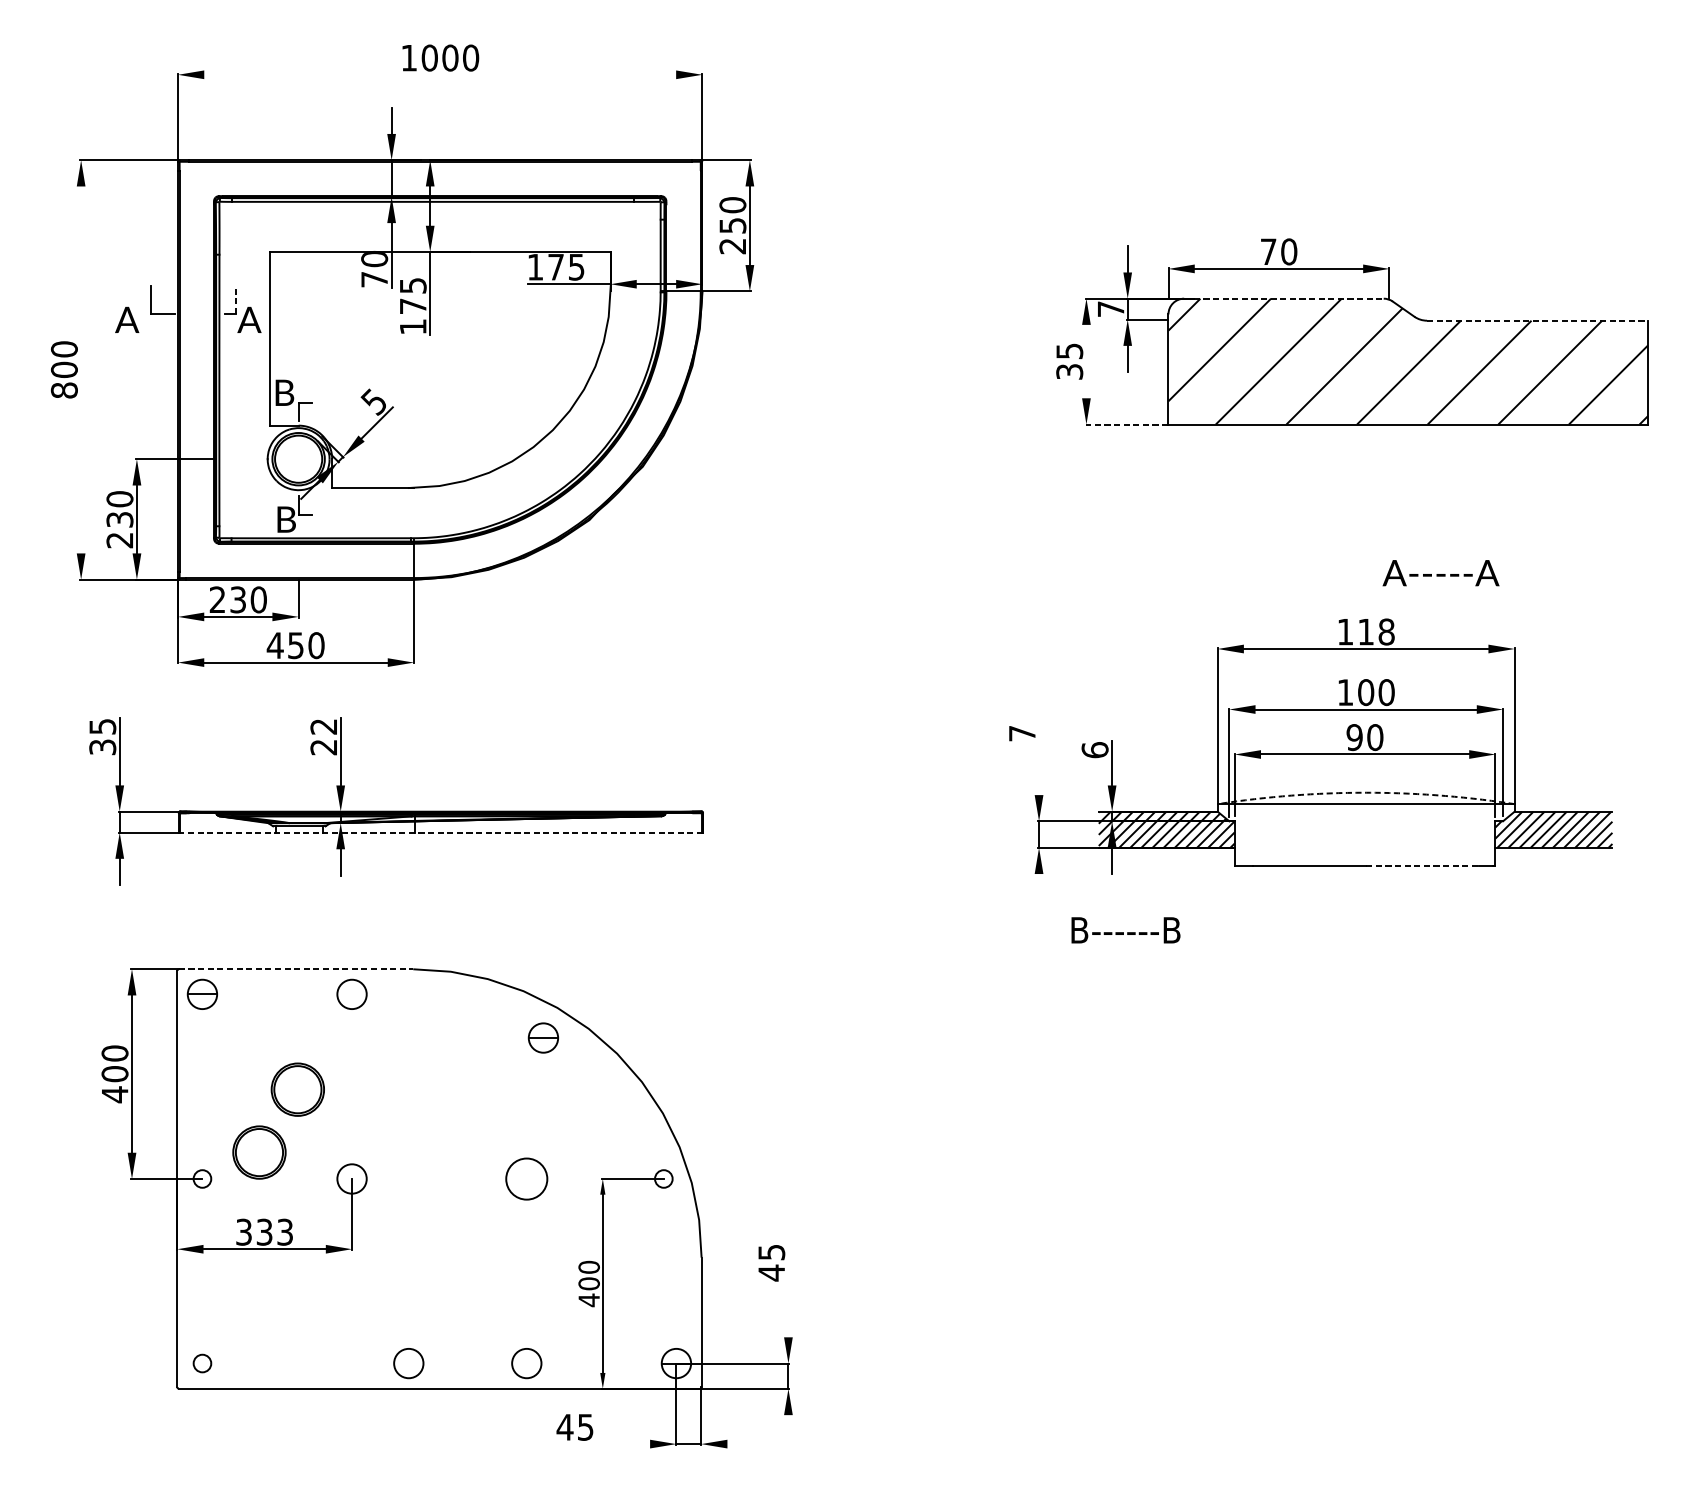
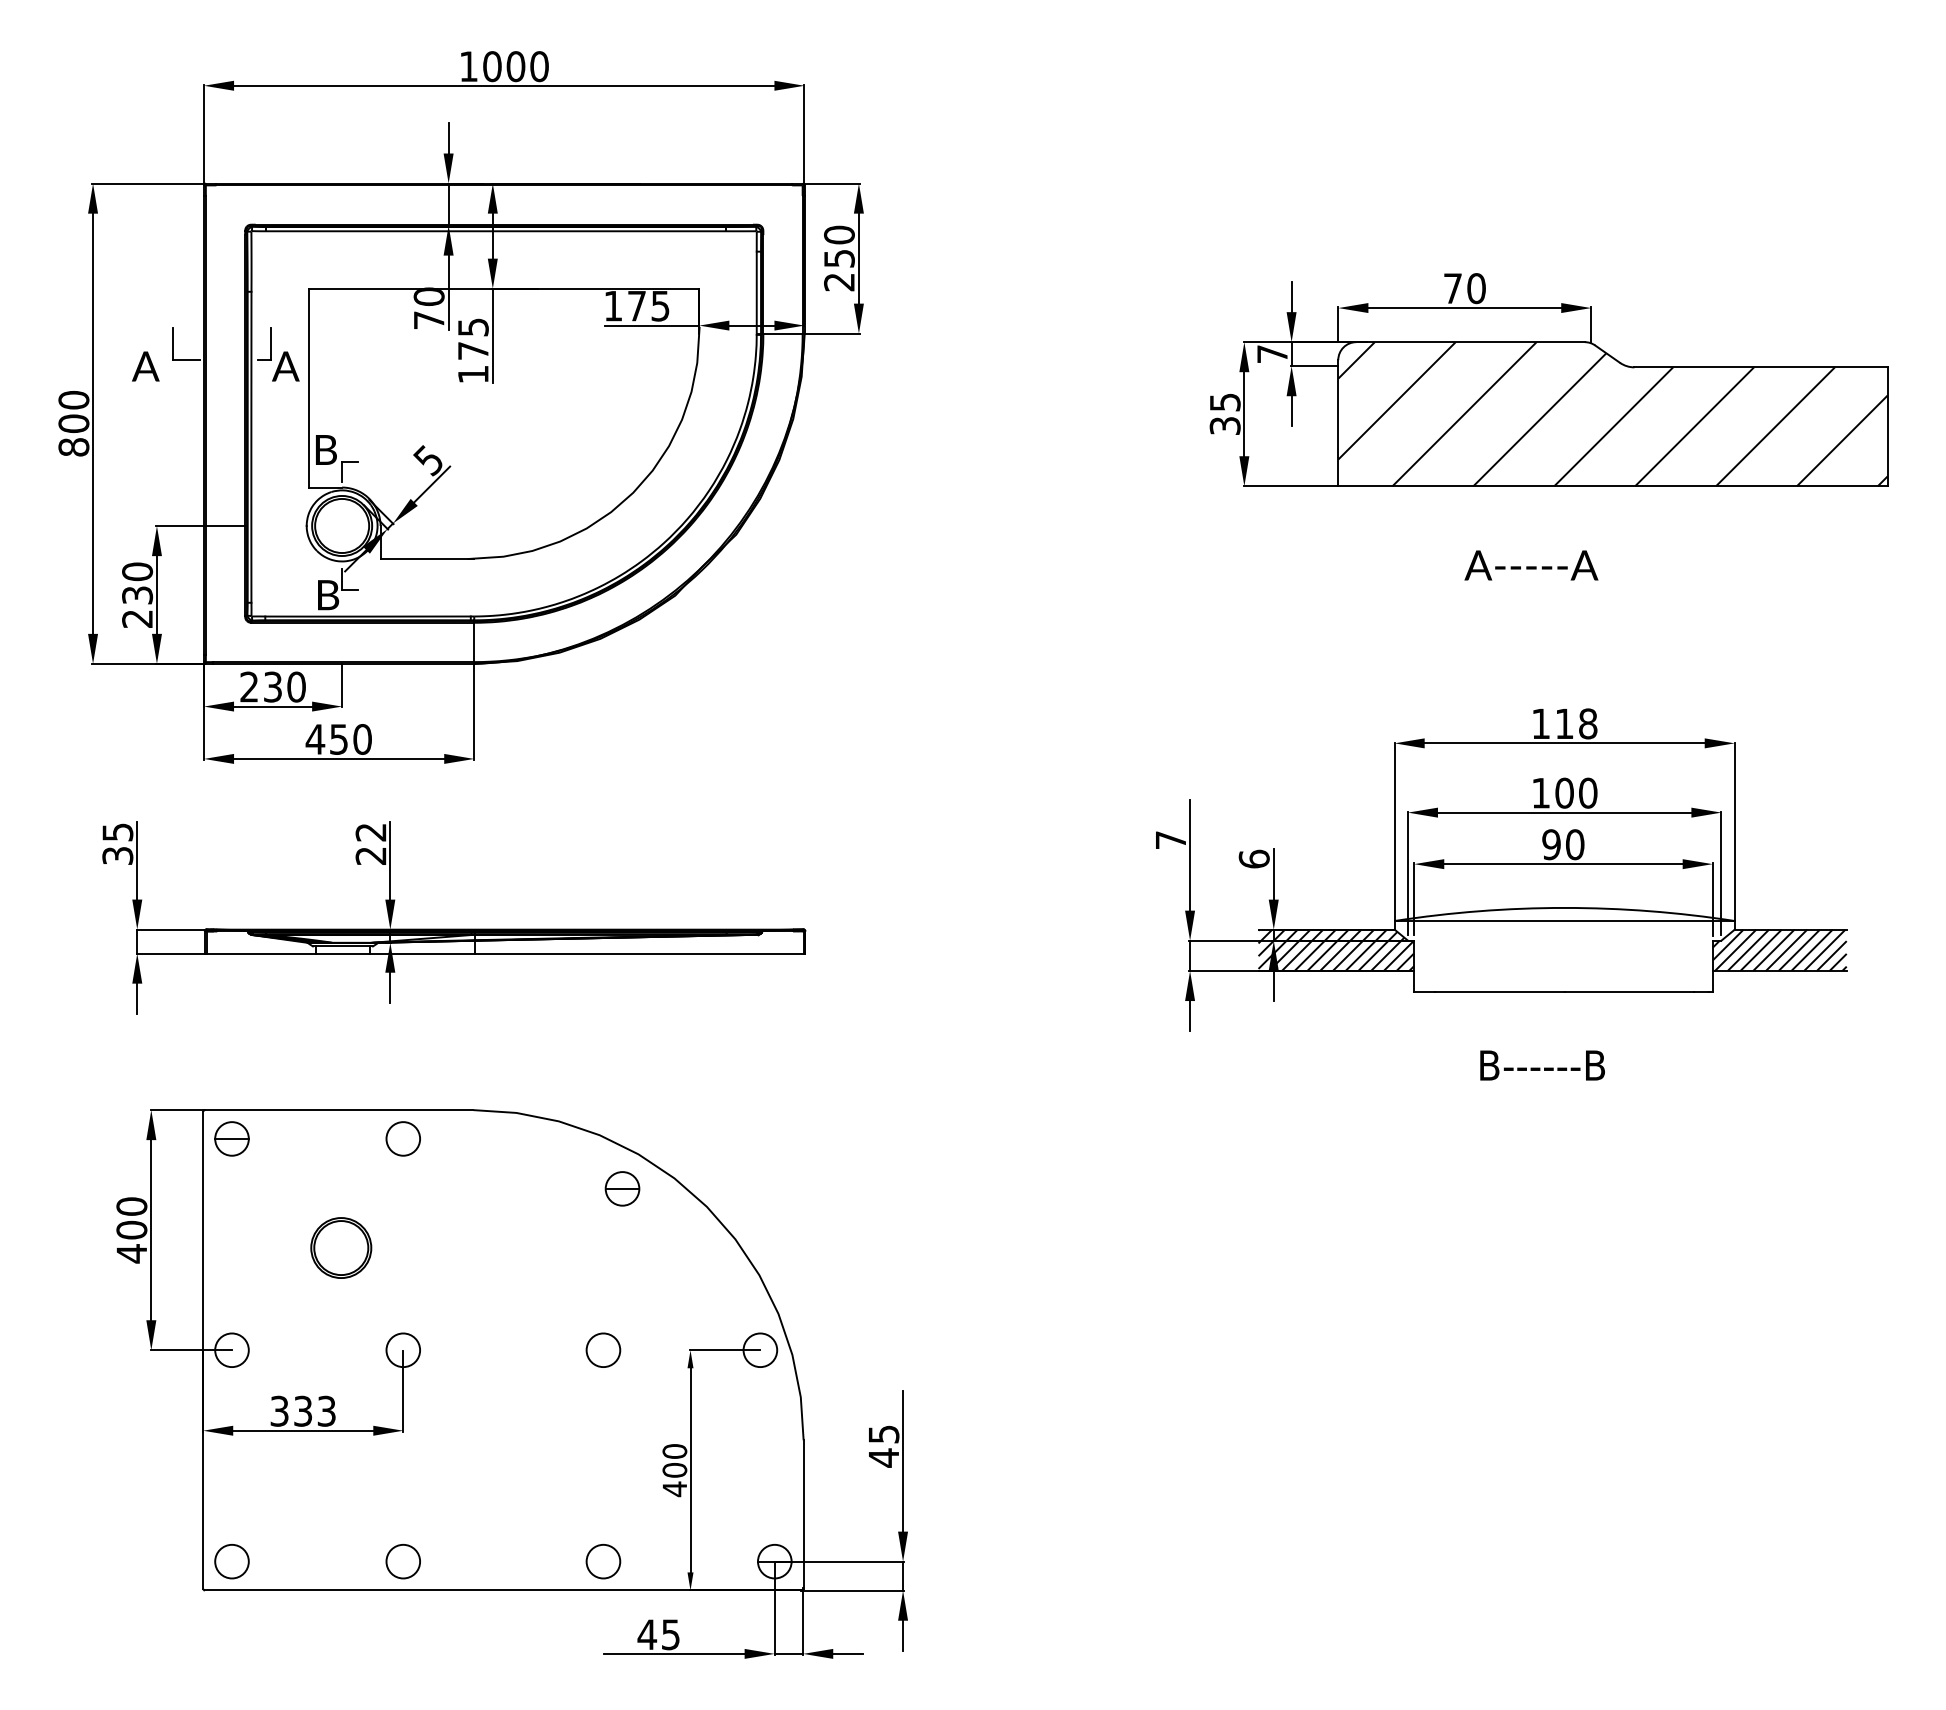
line: (440, 74) -> (504, 85), added
line: (1284, 298) -> (1471, 342), dashed -> solid
line: (236, 299) -> (270, 343), dashed -> solid
line: (1538, 320) -> (1761, 367), dashed -> solid
line: (1086, 361) -> (1244, 414), added
line: (81, 369) -> (93, 423), added
line: (1126, 424) -> (1290, 486), dashed -> solid
text: (1441, 573) -> (1531, 565), moved
line: (1039, 746) -> (1190, 854), added
arc: (1365, 792) -> (1564, 907), dashed -> solid
line: (440, 832) -> (504, 953), dashed -> solid
line: (1422, 866) -> (1629, 992), dashed -> solid
line: (1039, 887) -> (1190, 1016), added
text: (1125, 930) -> (1542, 1065), moved
line: (296, 969) -> (339, 1110), dashed -> solid
part: (259, 1152) -> (297, 1319), removed
circle: (526, 1178) -> (603, 1349), size x0.71
circle: (202, 1179) -> (231, 1350), size x1.67
circle: (663, 1179) -> (760, 1350), size x1.67
line: (788, 1275) -> (903, 1460), added
circle: (202, 1363) -> (231, 1561), size x1.67
circle: (408, 1363) -> (402, 1561), moved
line: (788, 1428) -> (903, 1635), added
line: (587, 1443) -> (673, 1653), added
line: (740, 1443) -> (848, 1653), added

